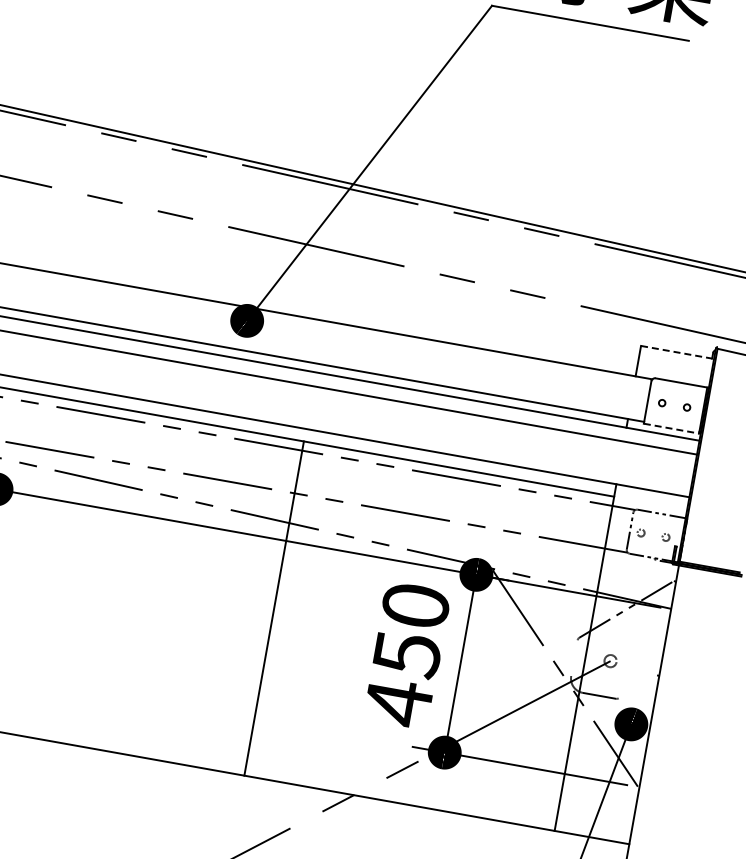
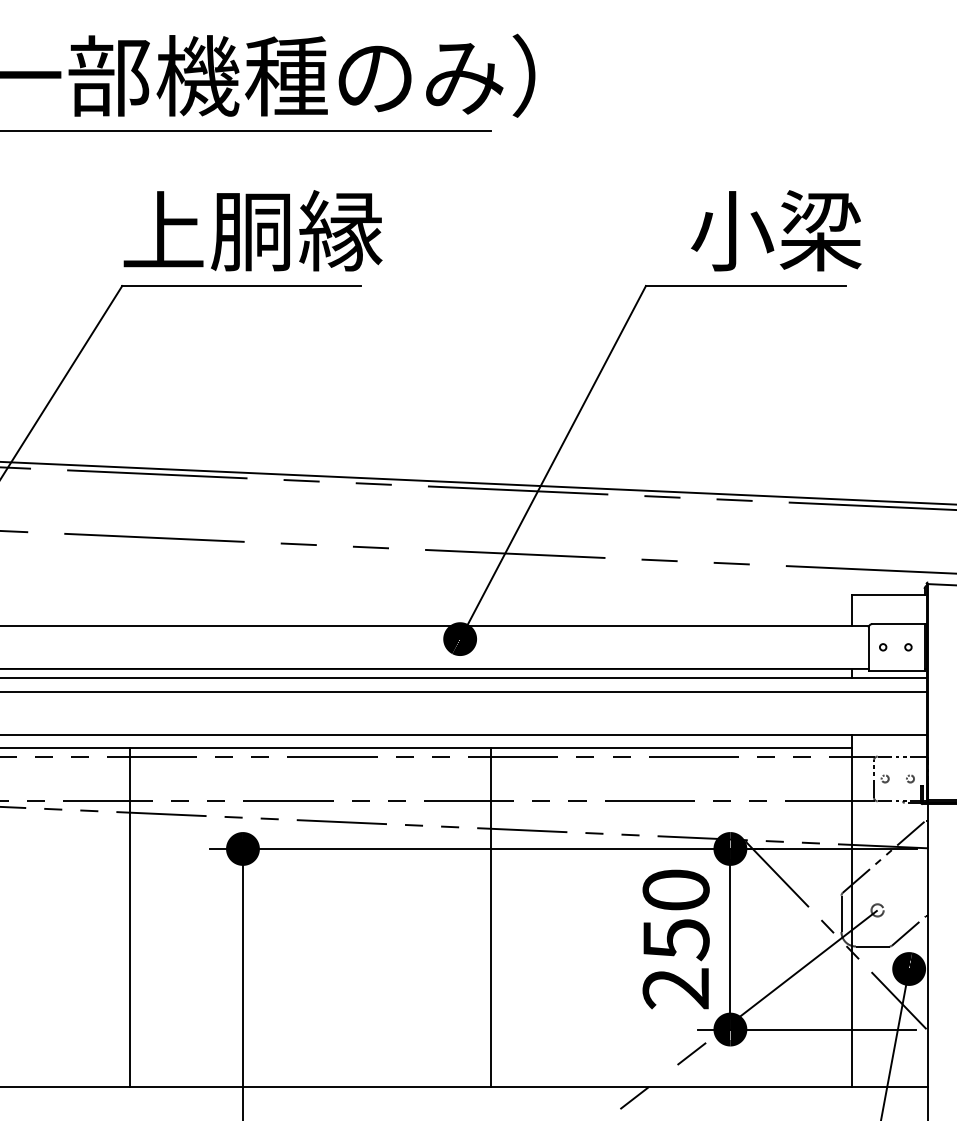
line: (676, 352) -> (888, 594), dashed -> solid
line: (672, 428) -> (897, 670), dashed -> solid
line: (274, 608) -> (491, 917), moved
line: (574, 657) -> (841, 913), added
line: (637, 686) -> (908, 930), added
text: (397, 702) -> (675, 988), 450 -> 250

